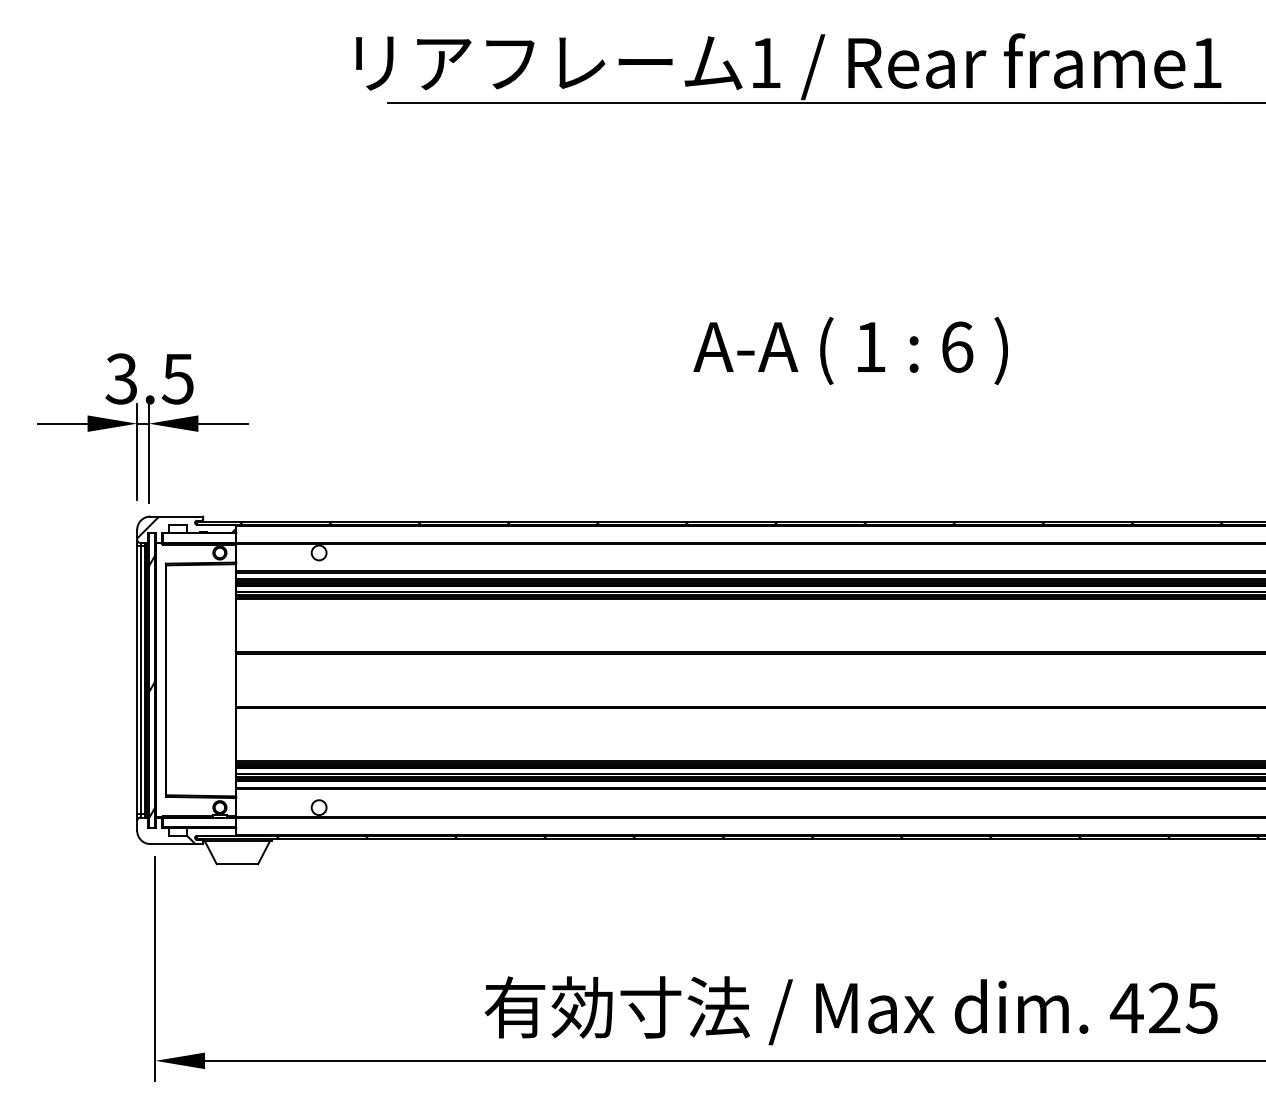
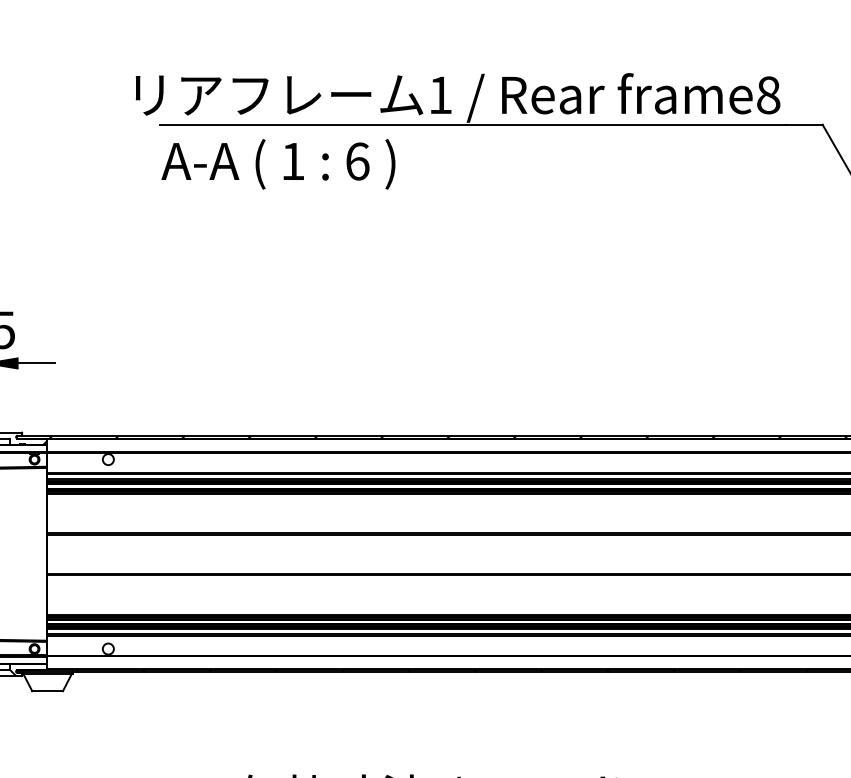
text: (1206, 62) -> (768, 94), frame1 -> frame8
text: (850, 350) -> (278, 163), moved

